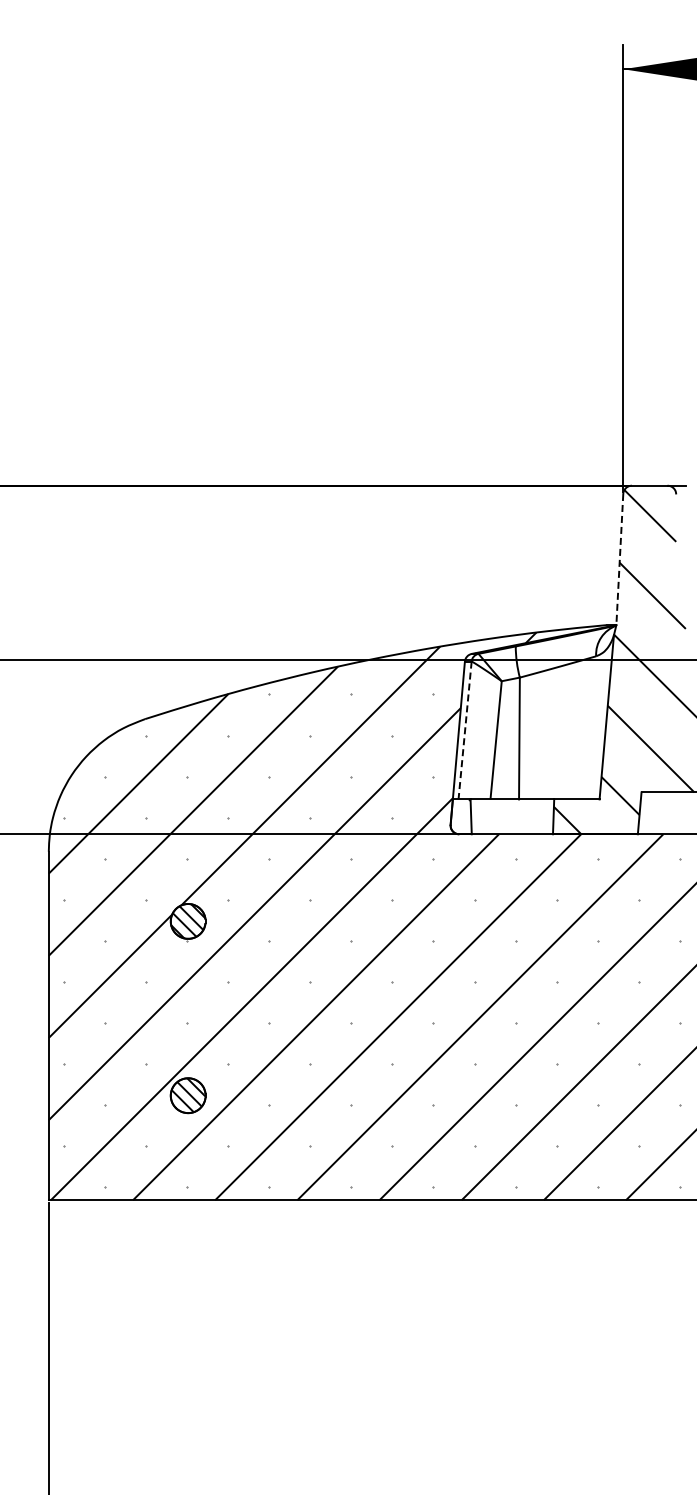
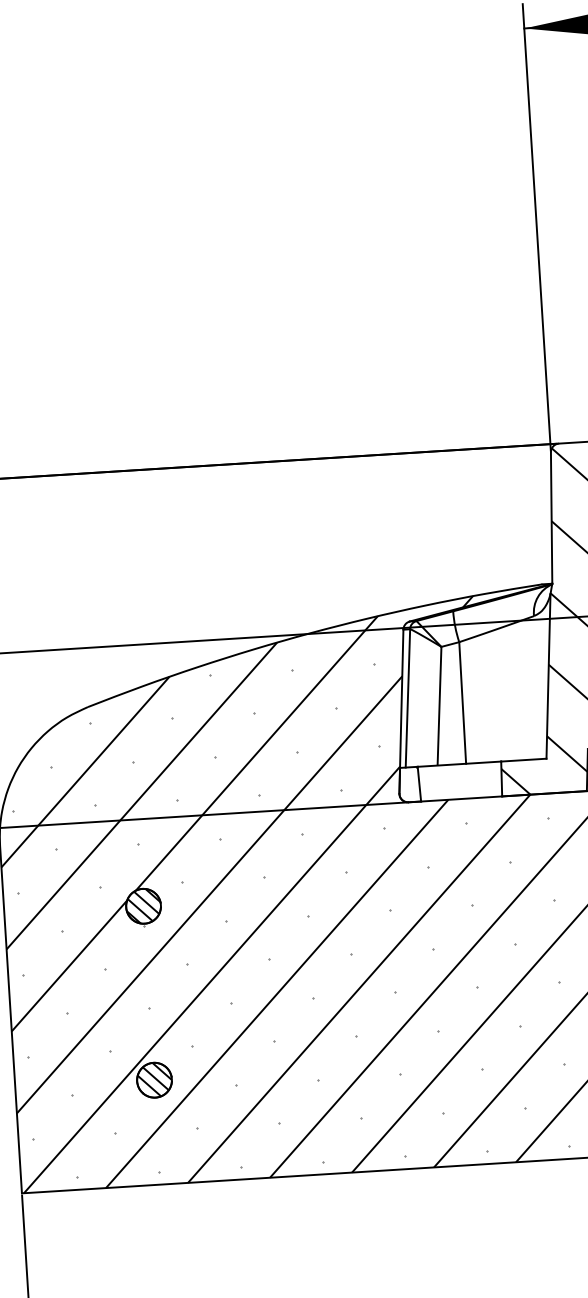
line: (619, 559) -> (551, 518), dashed -> solid
line: (465, 731) -> (408, 699), dashed -> solid

